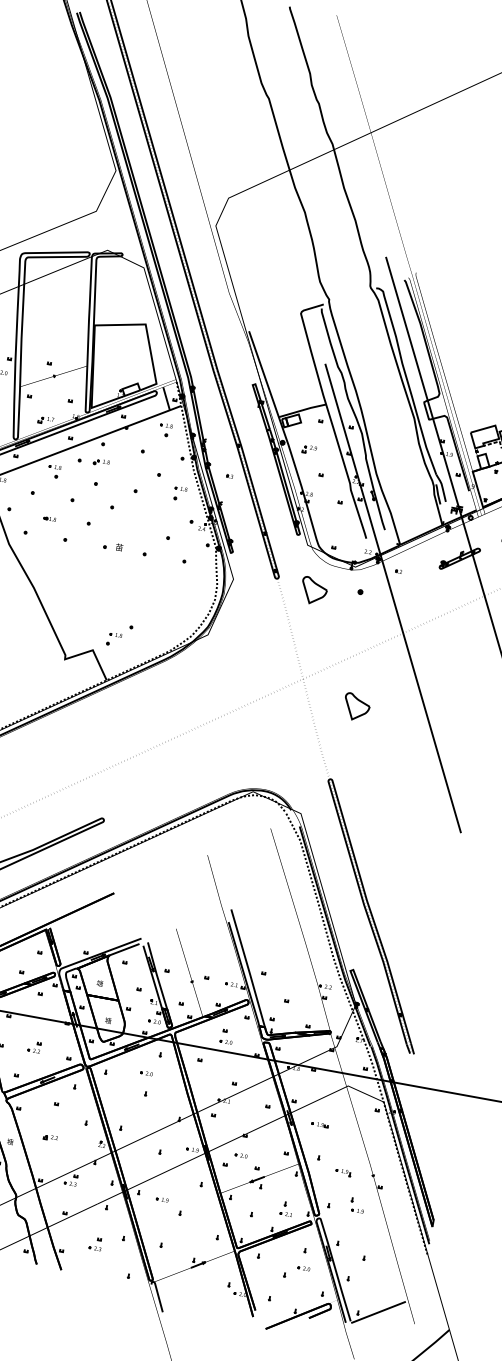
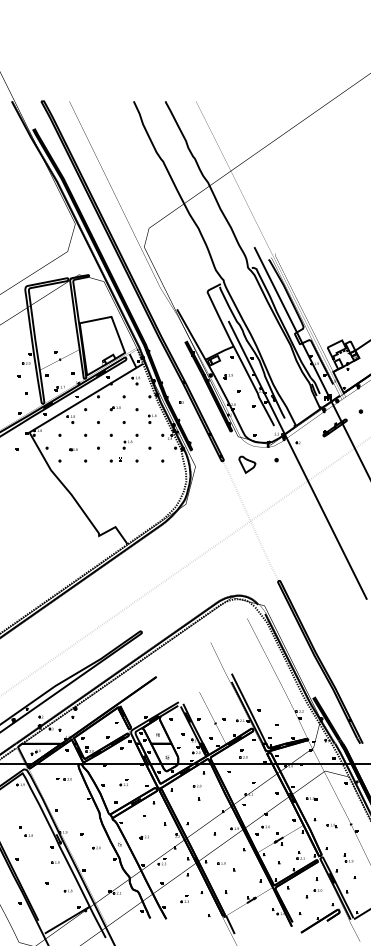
part: (99, 462) -> (114, 408), moved
part: (119, 635) -> (130, 441), moved
part: (356, 706) -> (287, 532), removed
part: (357, 1204) -> (348, 857), moved

